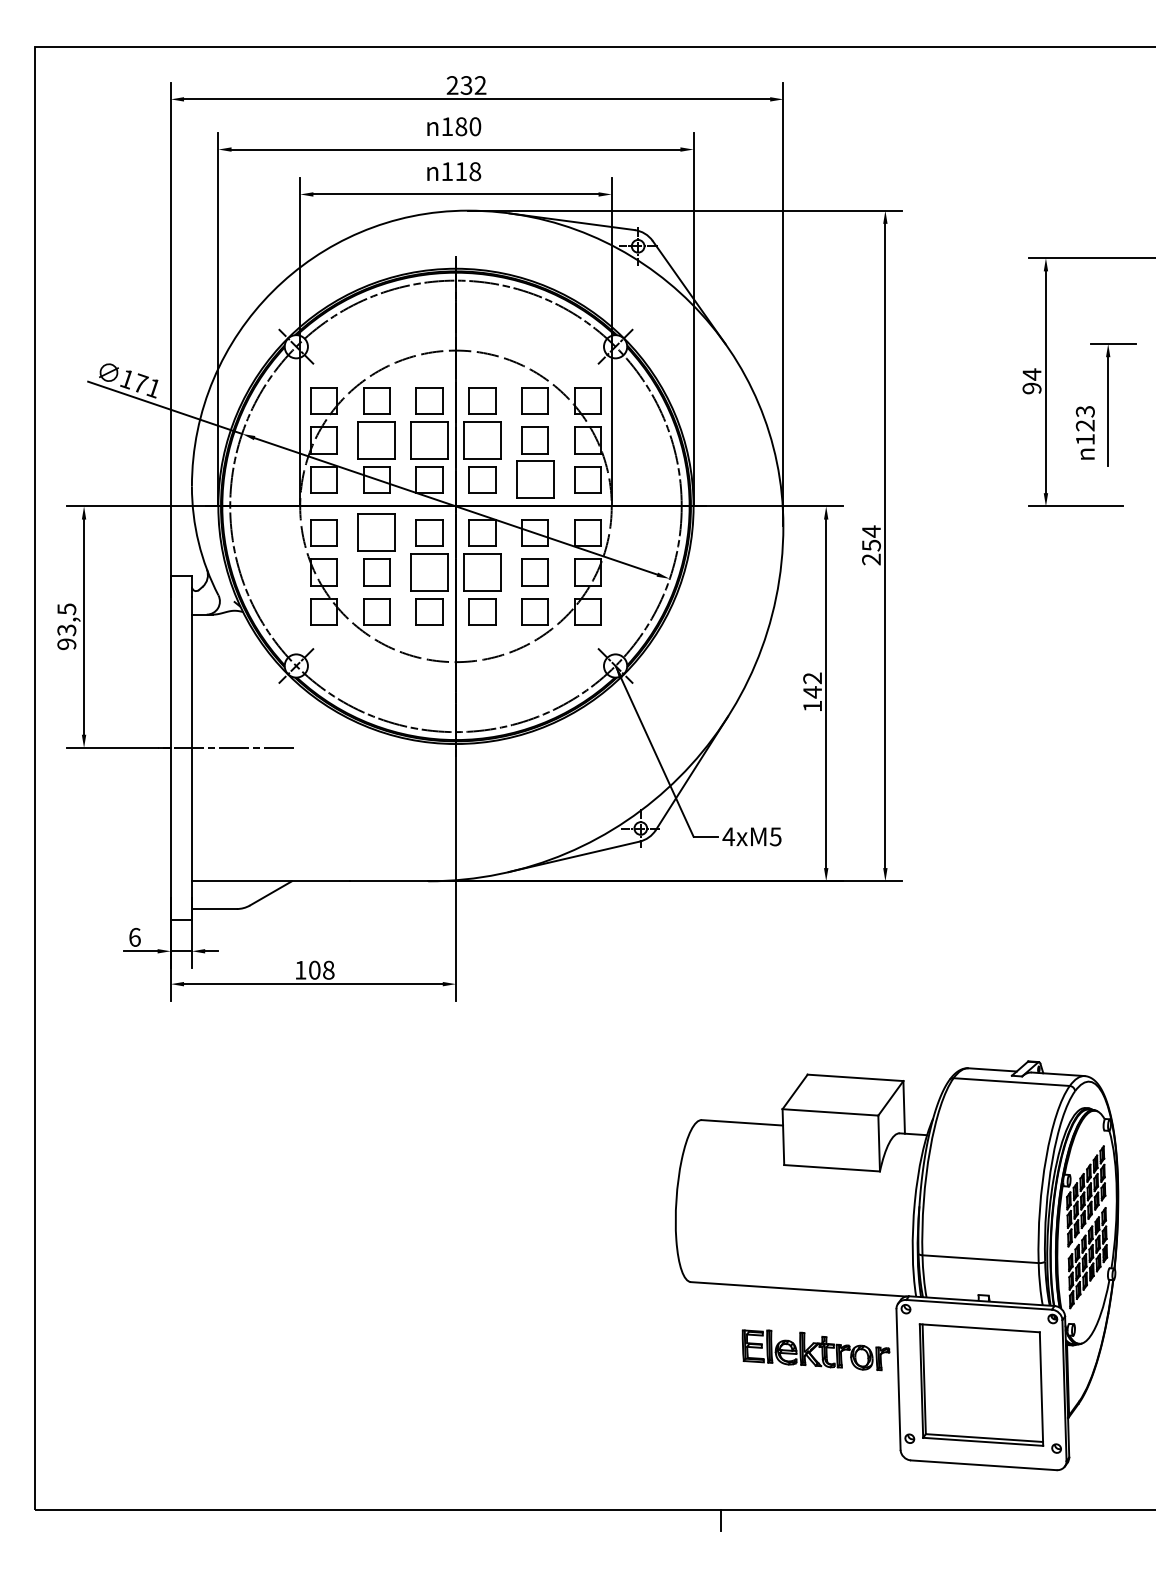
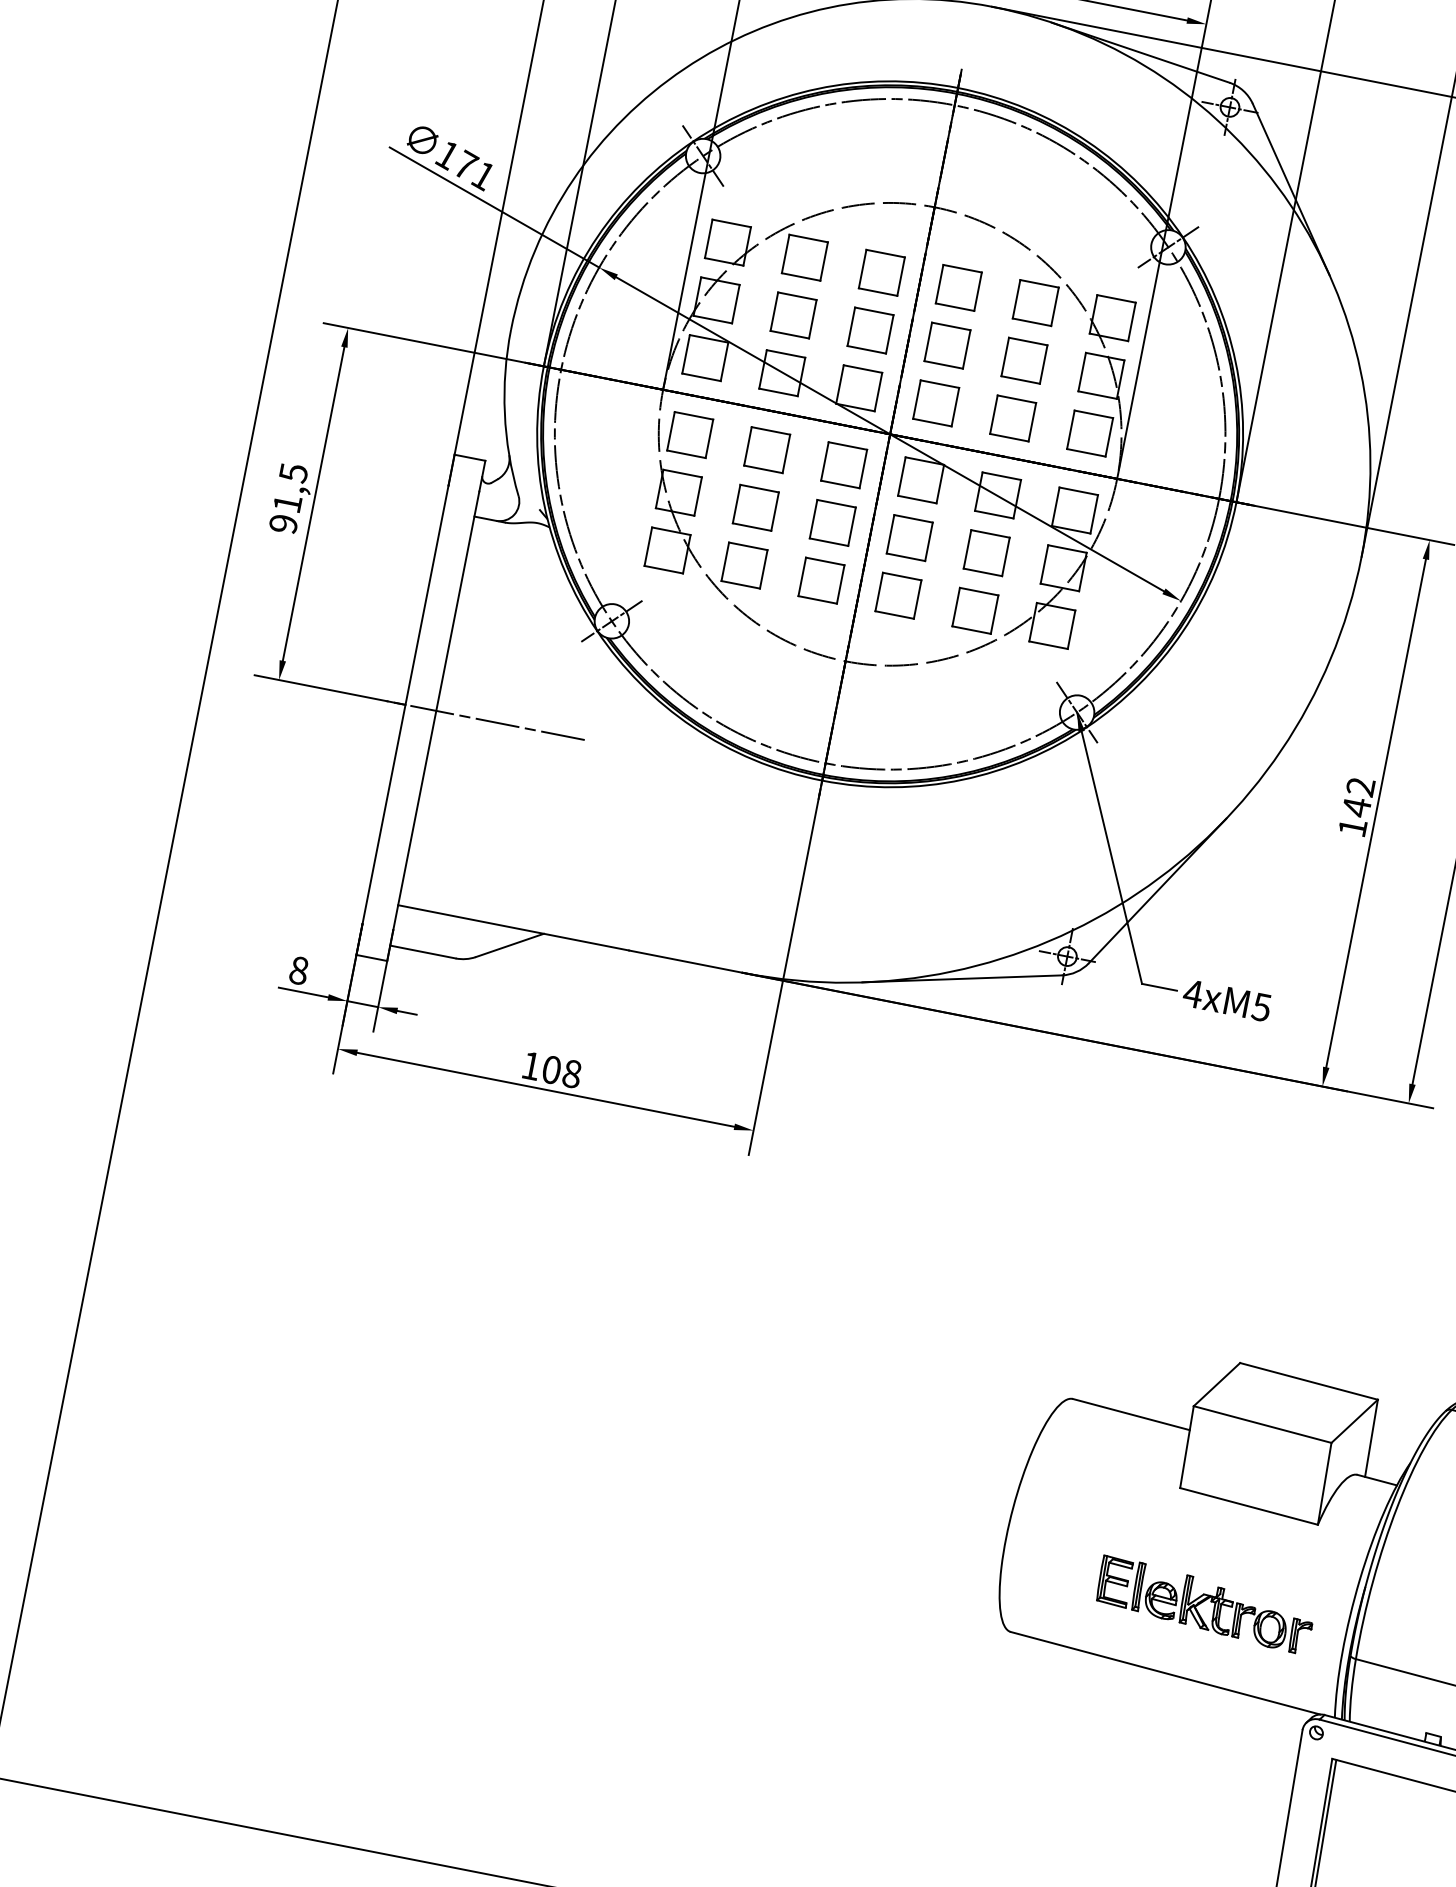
part: (376, 440) -> (793, 315), size x0.71
part: (429, 440) -> (870, 330), size x0.71
part: (482, 440) -> (947, 345), size x0.71
part: (534, 479) -> (1012, 417), size x0.71
part: (376, 532) -> (766, 449), size x0.71
part: (429, 572) -> (832, 523), size x0.71
part: (482, 572) -> (909, 538), size x0.71
text: (66, 630) -> (287, 503), 93,5 -> 91,5
text: (134, 936) -> (298, 969), 6 -> 8
part: (815, 1350) -> (1204, 1605), moved

